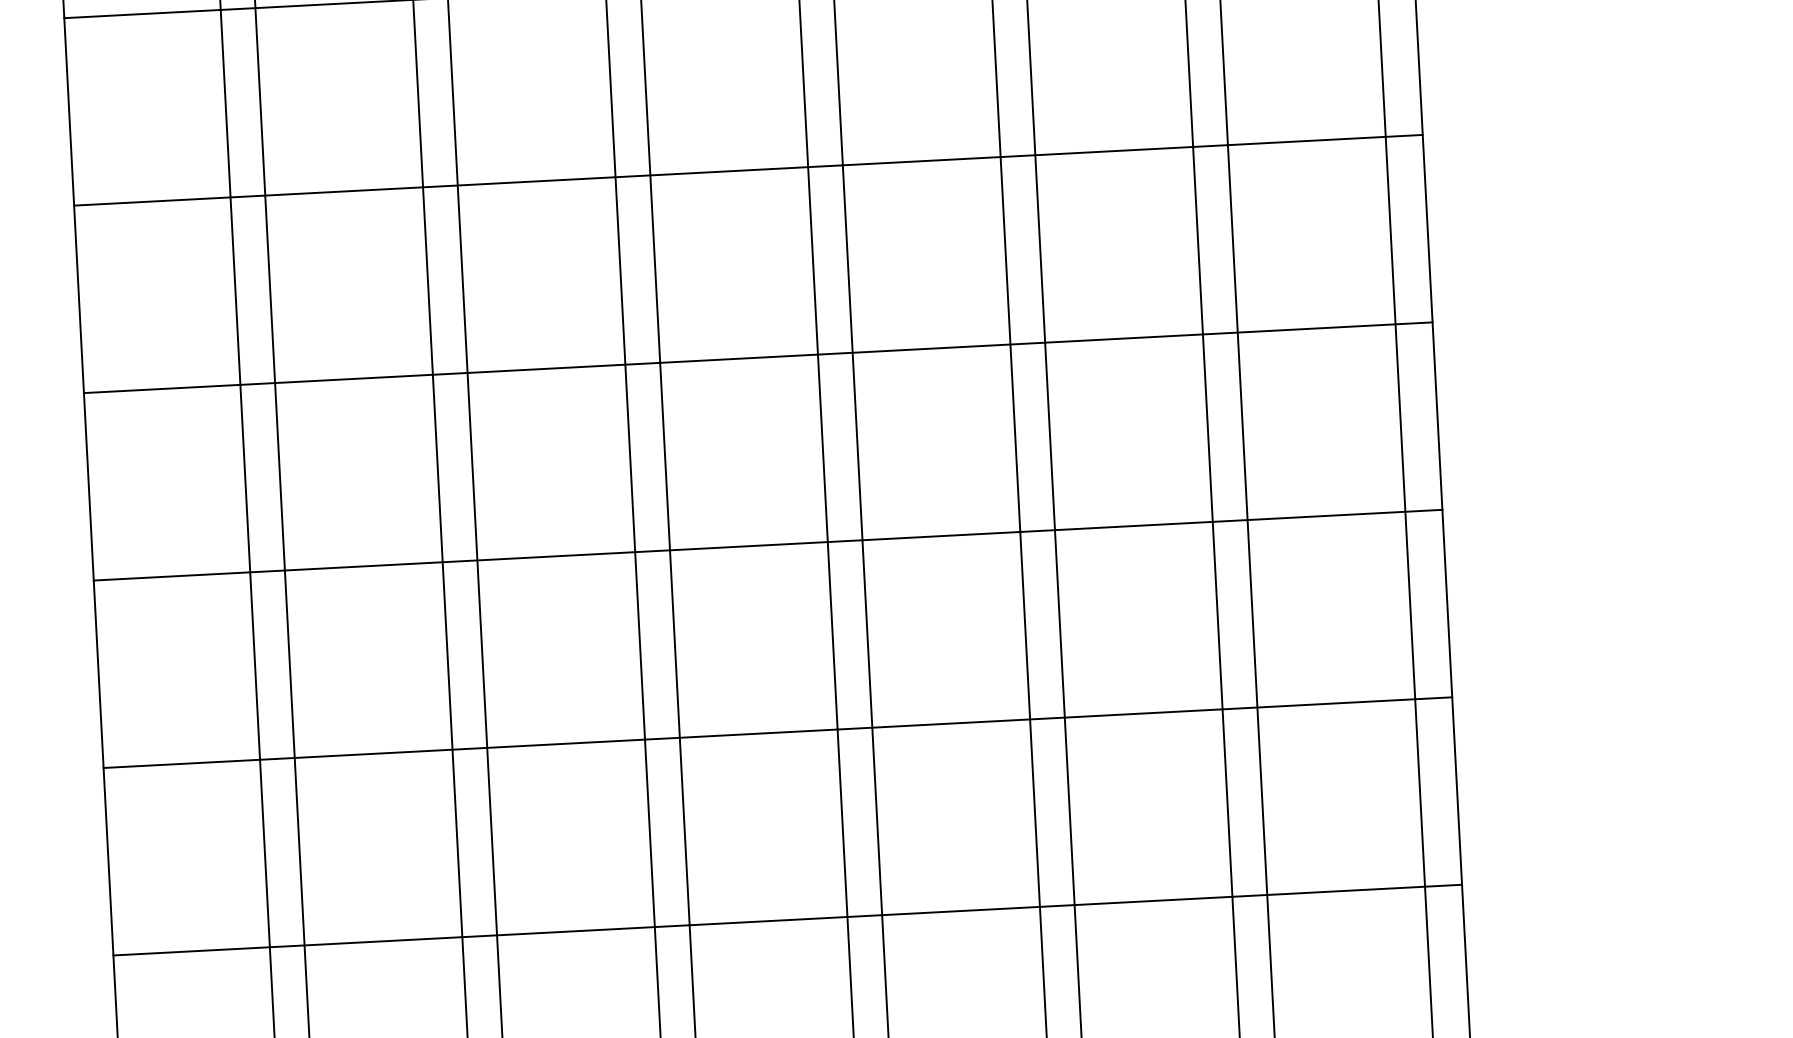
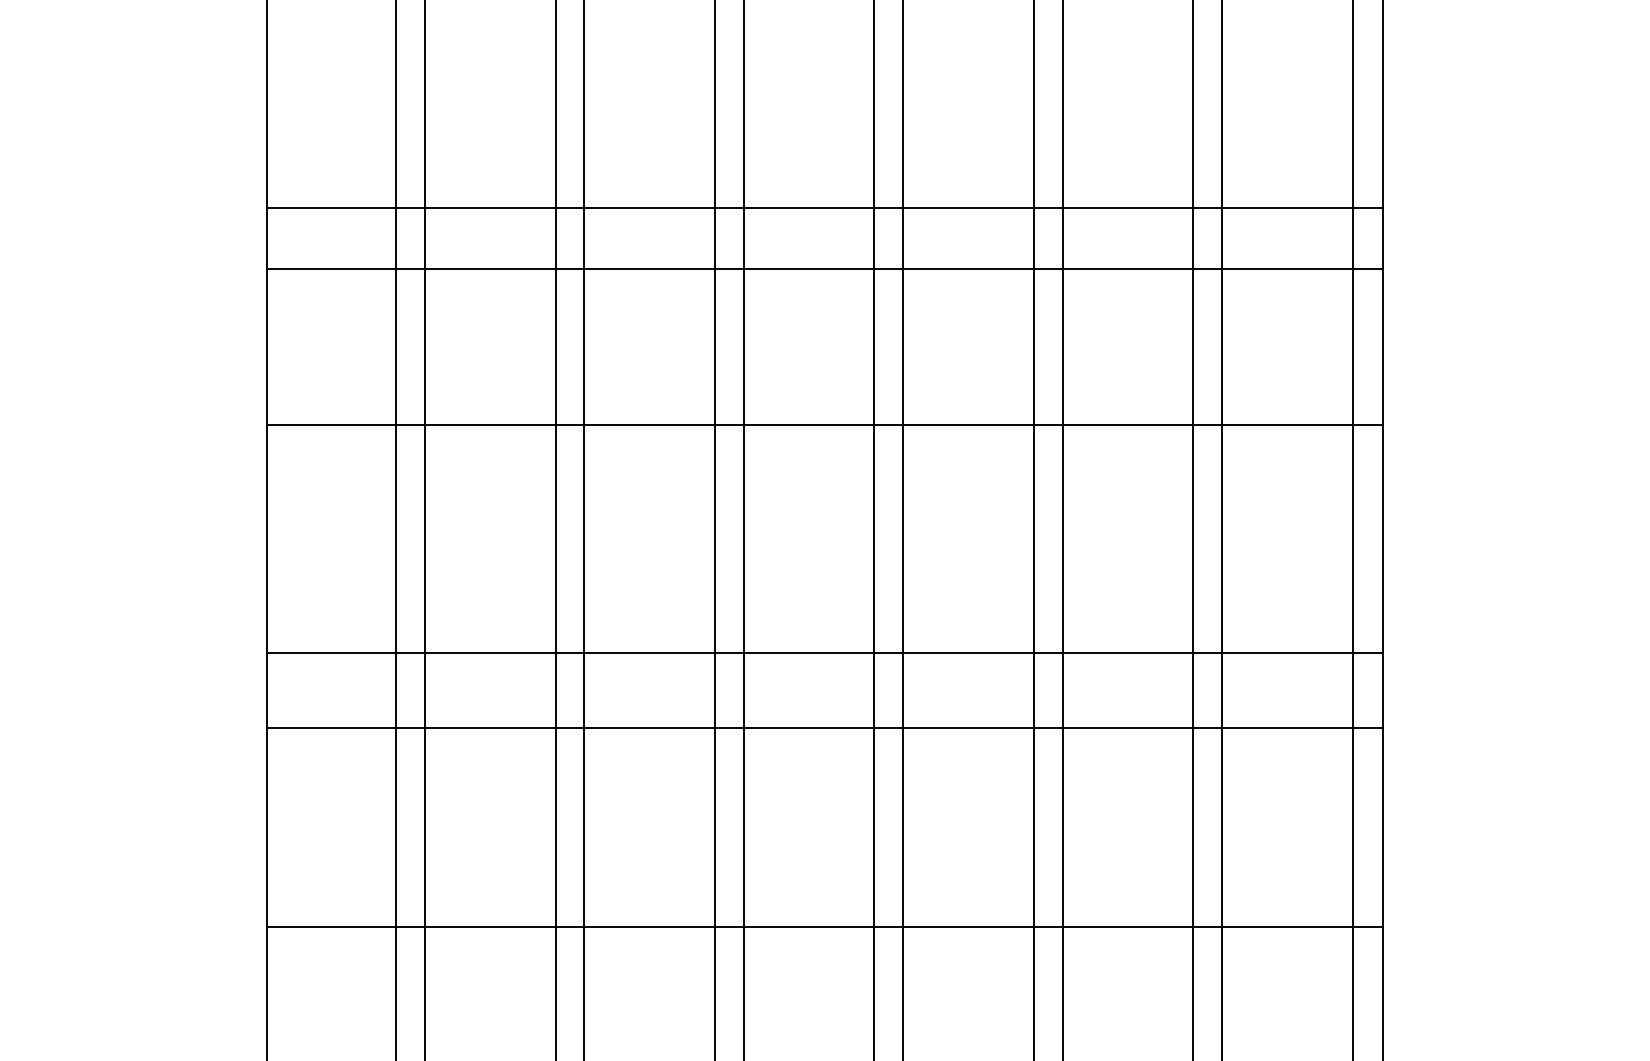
line: (747, 170) -> (824, 208), moved
line: (757, 358) -> (824, 269), moved
line: (767, 545) -> (824, 425), moved
line: (777, 732) -> (824, 652), moved
line: (787, 919) -> (824, 727), moved

